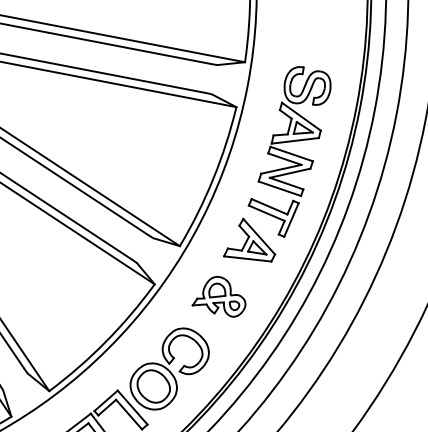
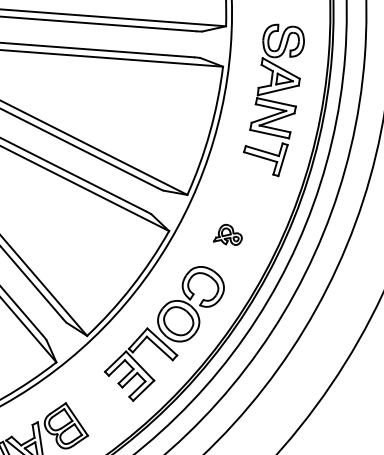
part: (251, 239) -> (249, 181), removed
part: (219, 295) -> (227, 234), size x0.6

